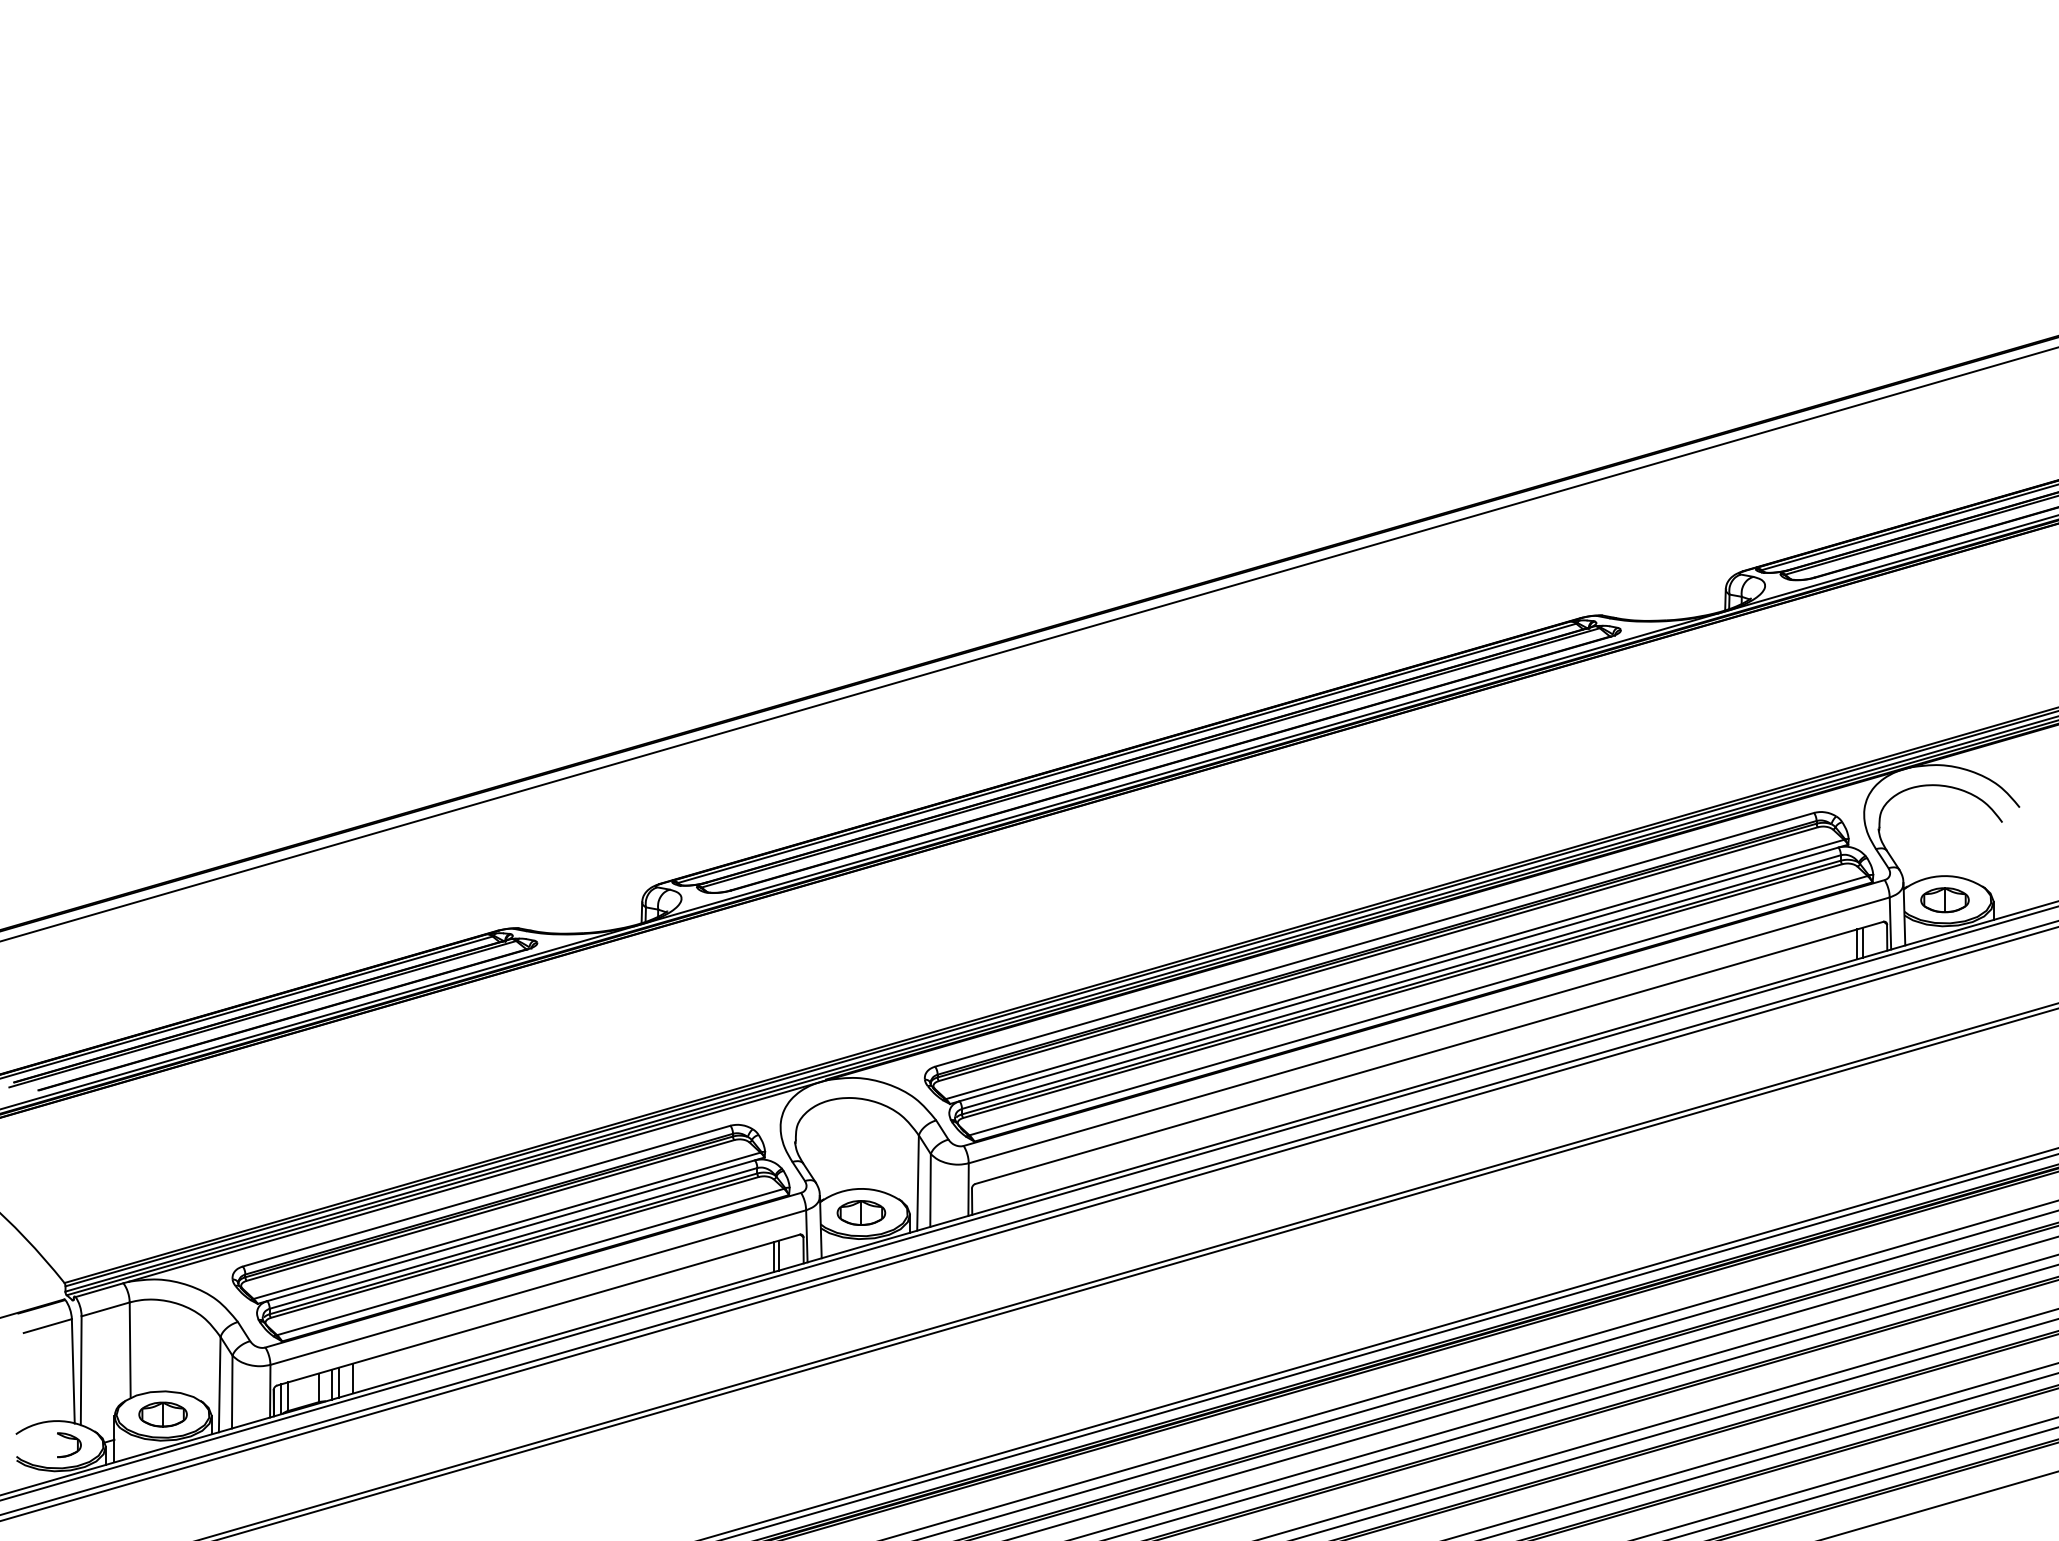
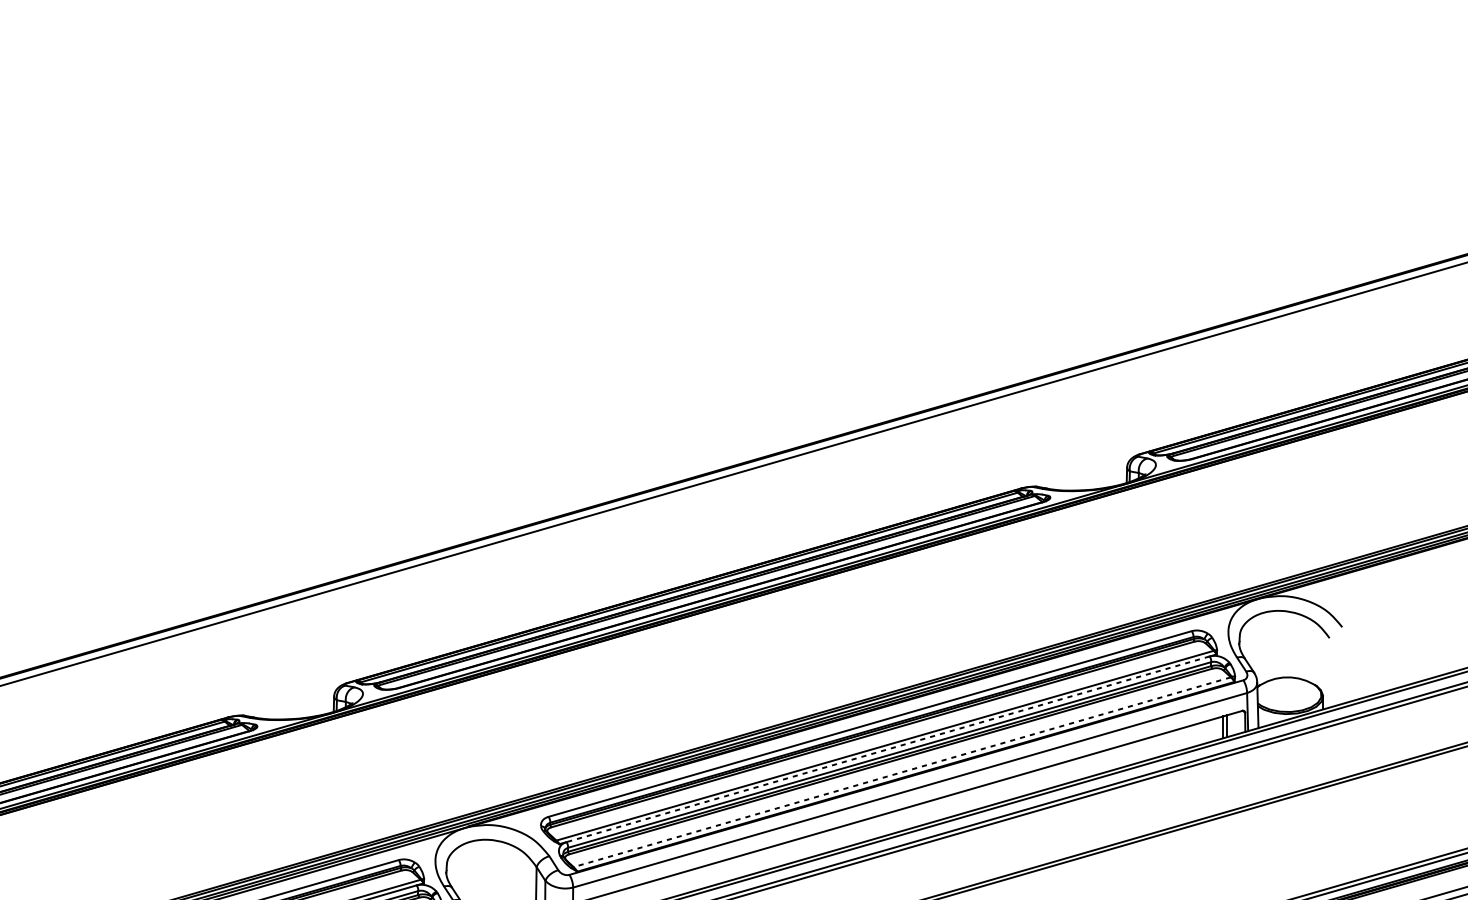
part: (1944, 900) -> (1287, 695), removed
line: (1398, 974) -> (887, 749), solid -> dashed
line: (1418, 1005) -> (902, 772), solid -> dashed

